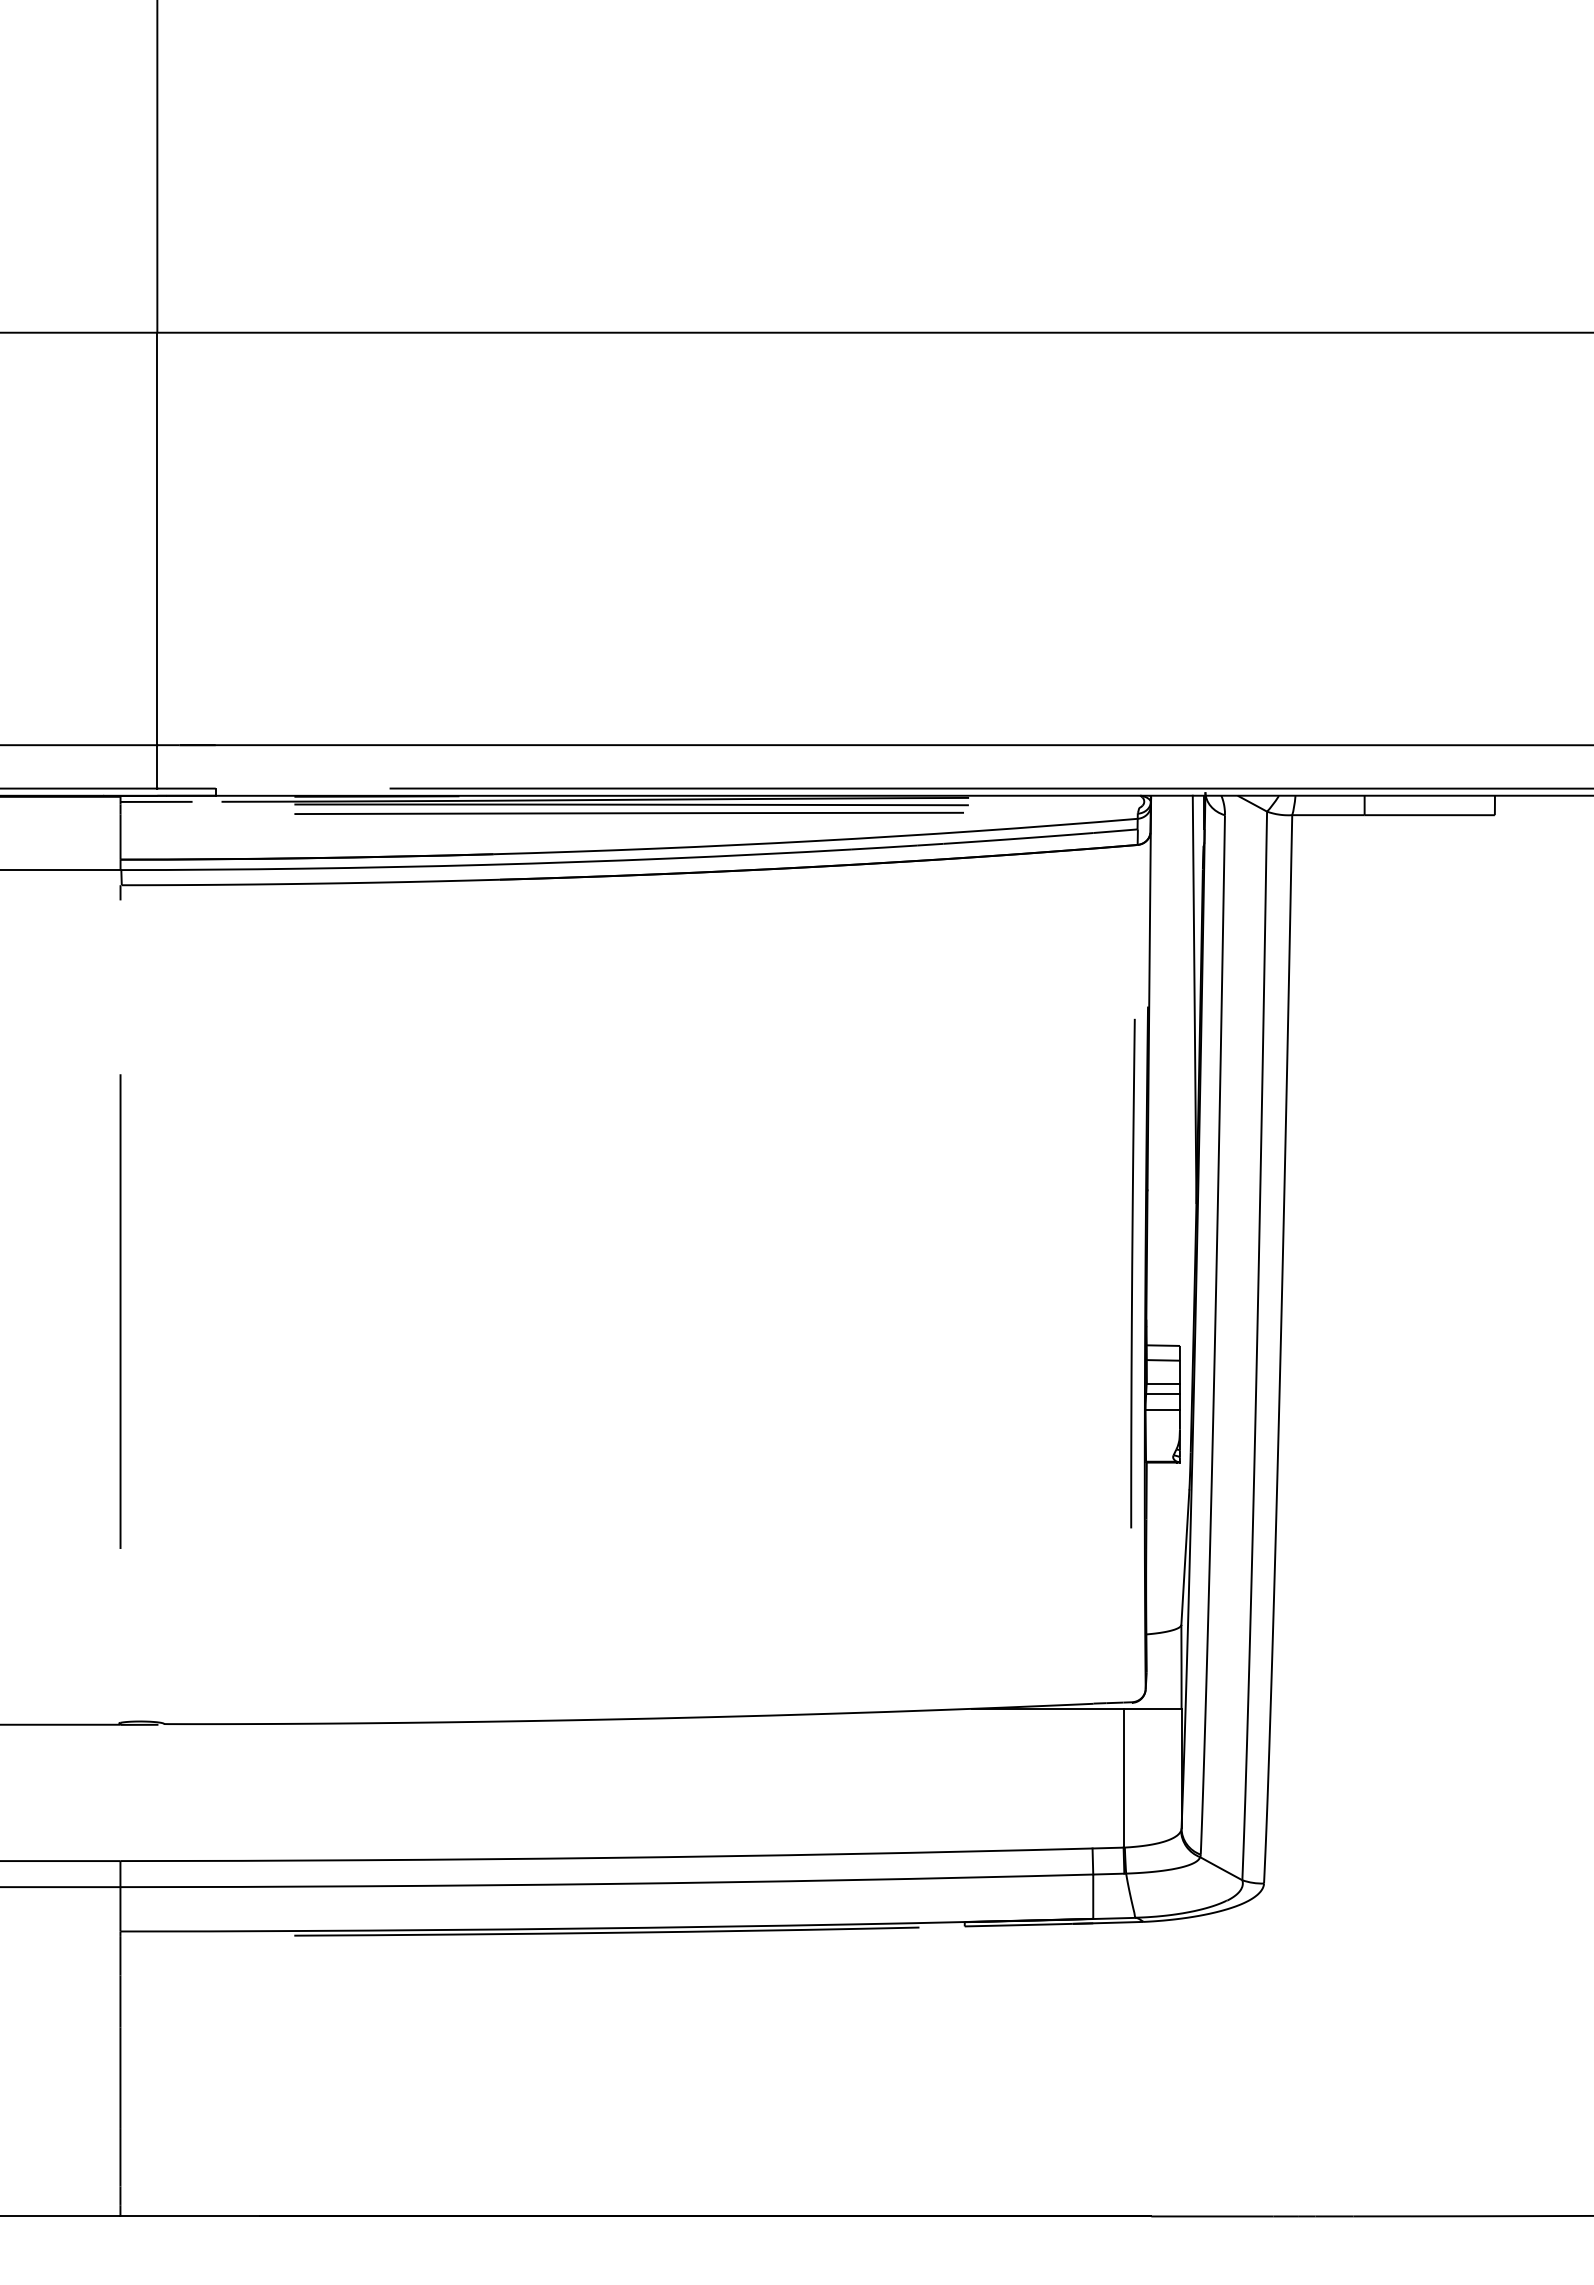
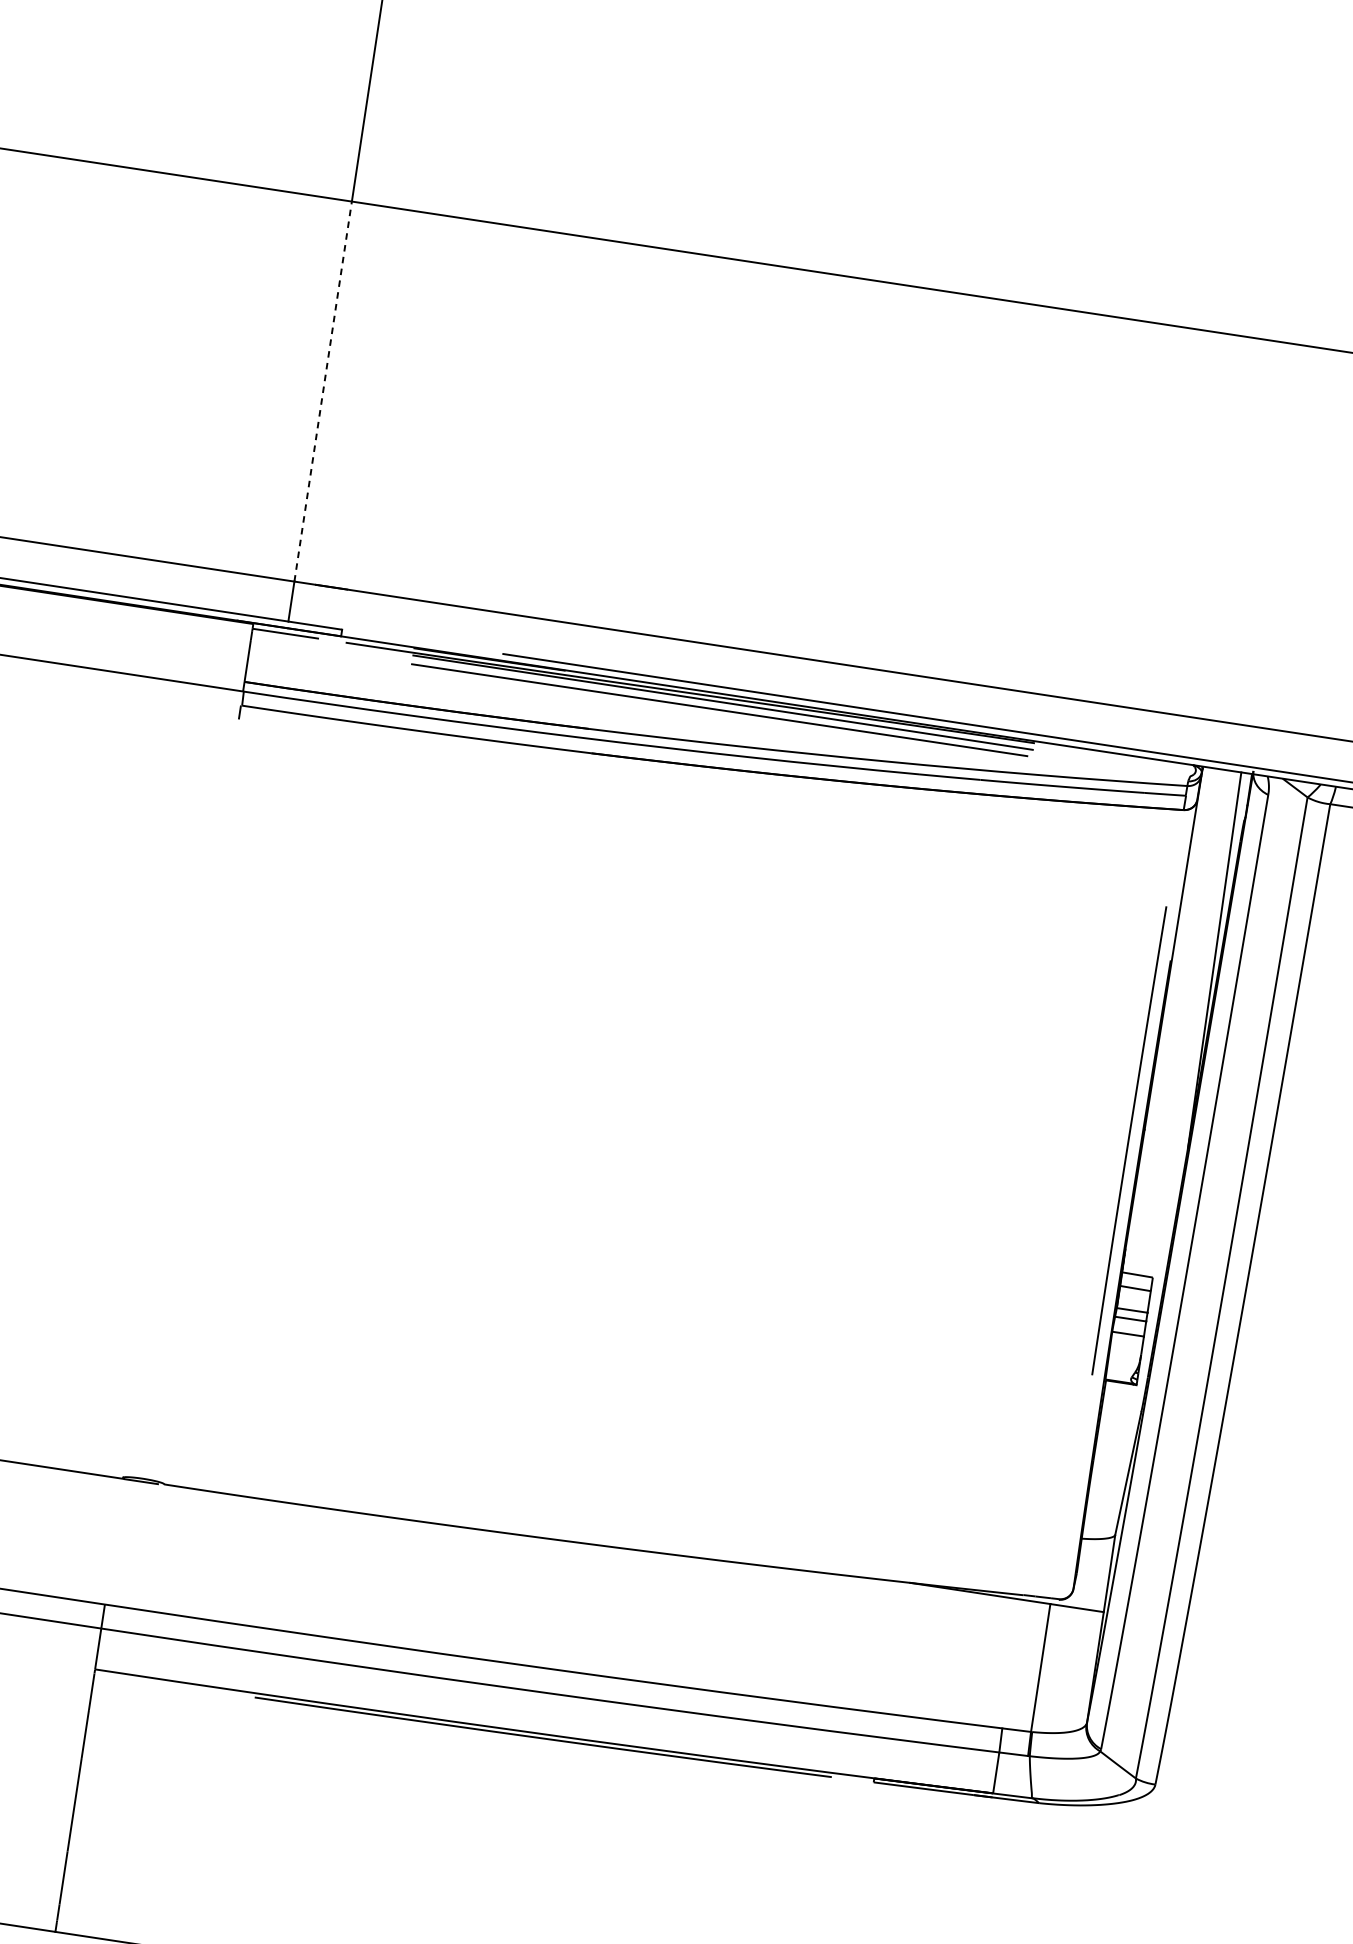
line: (157, 538) -> (323, 391), solid -> dashed
line: (1132, 1273) -> (1128, 1140), moved
line: (120, 1311) -> (181, 1098), removed

